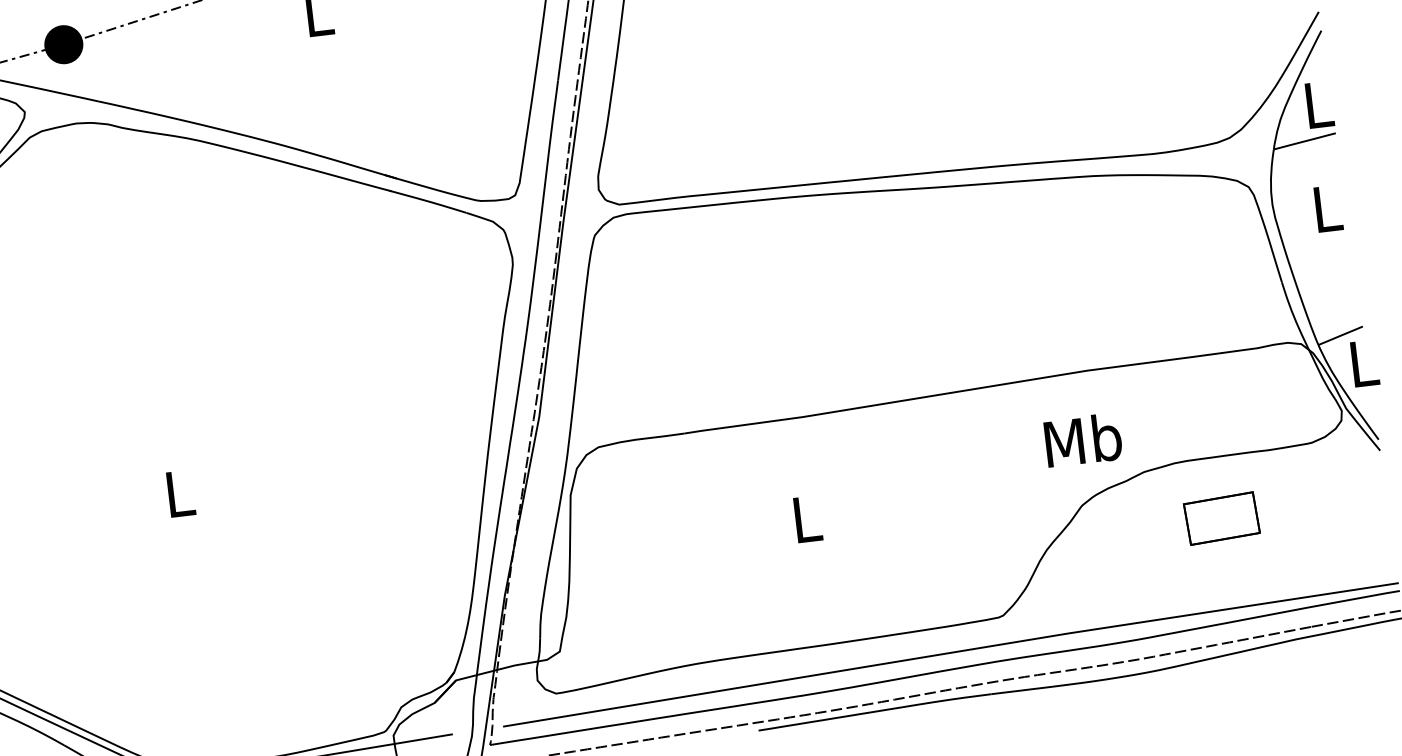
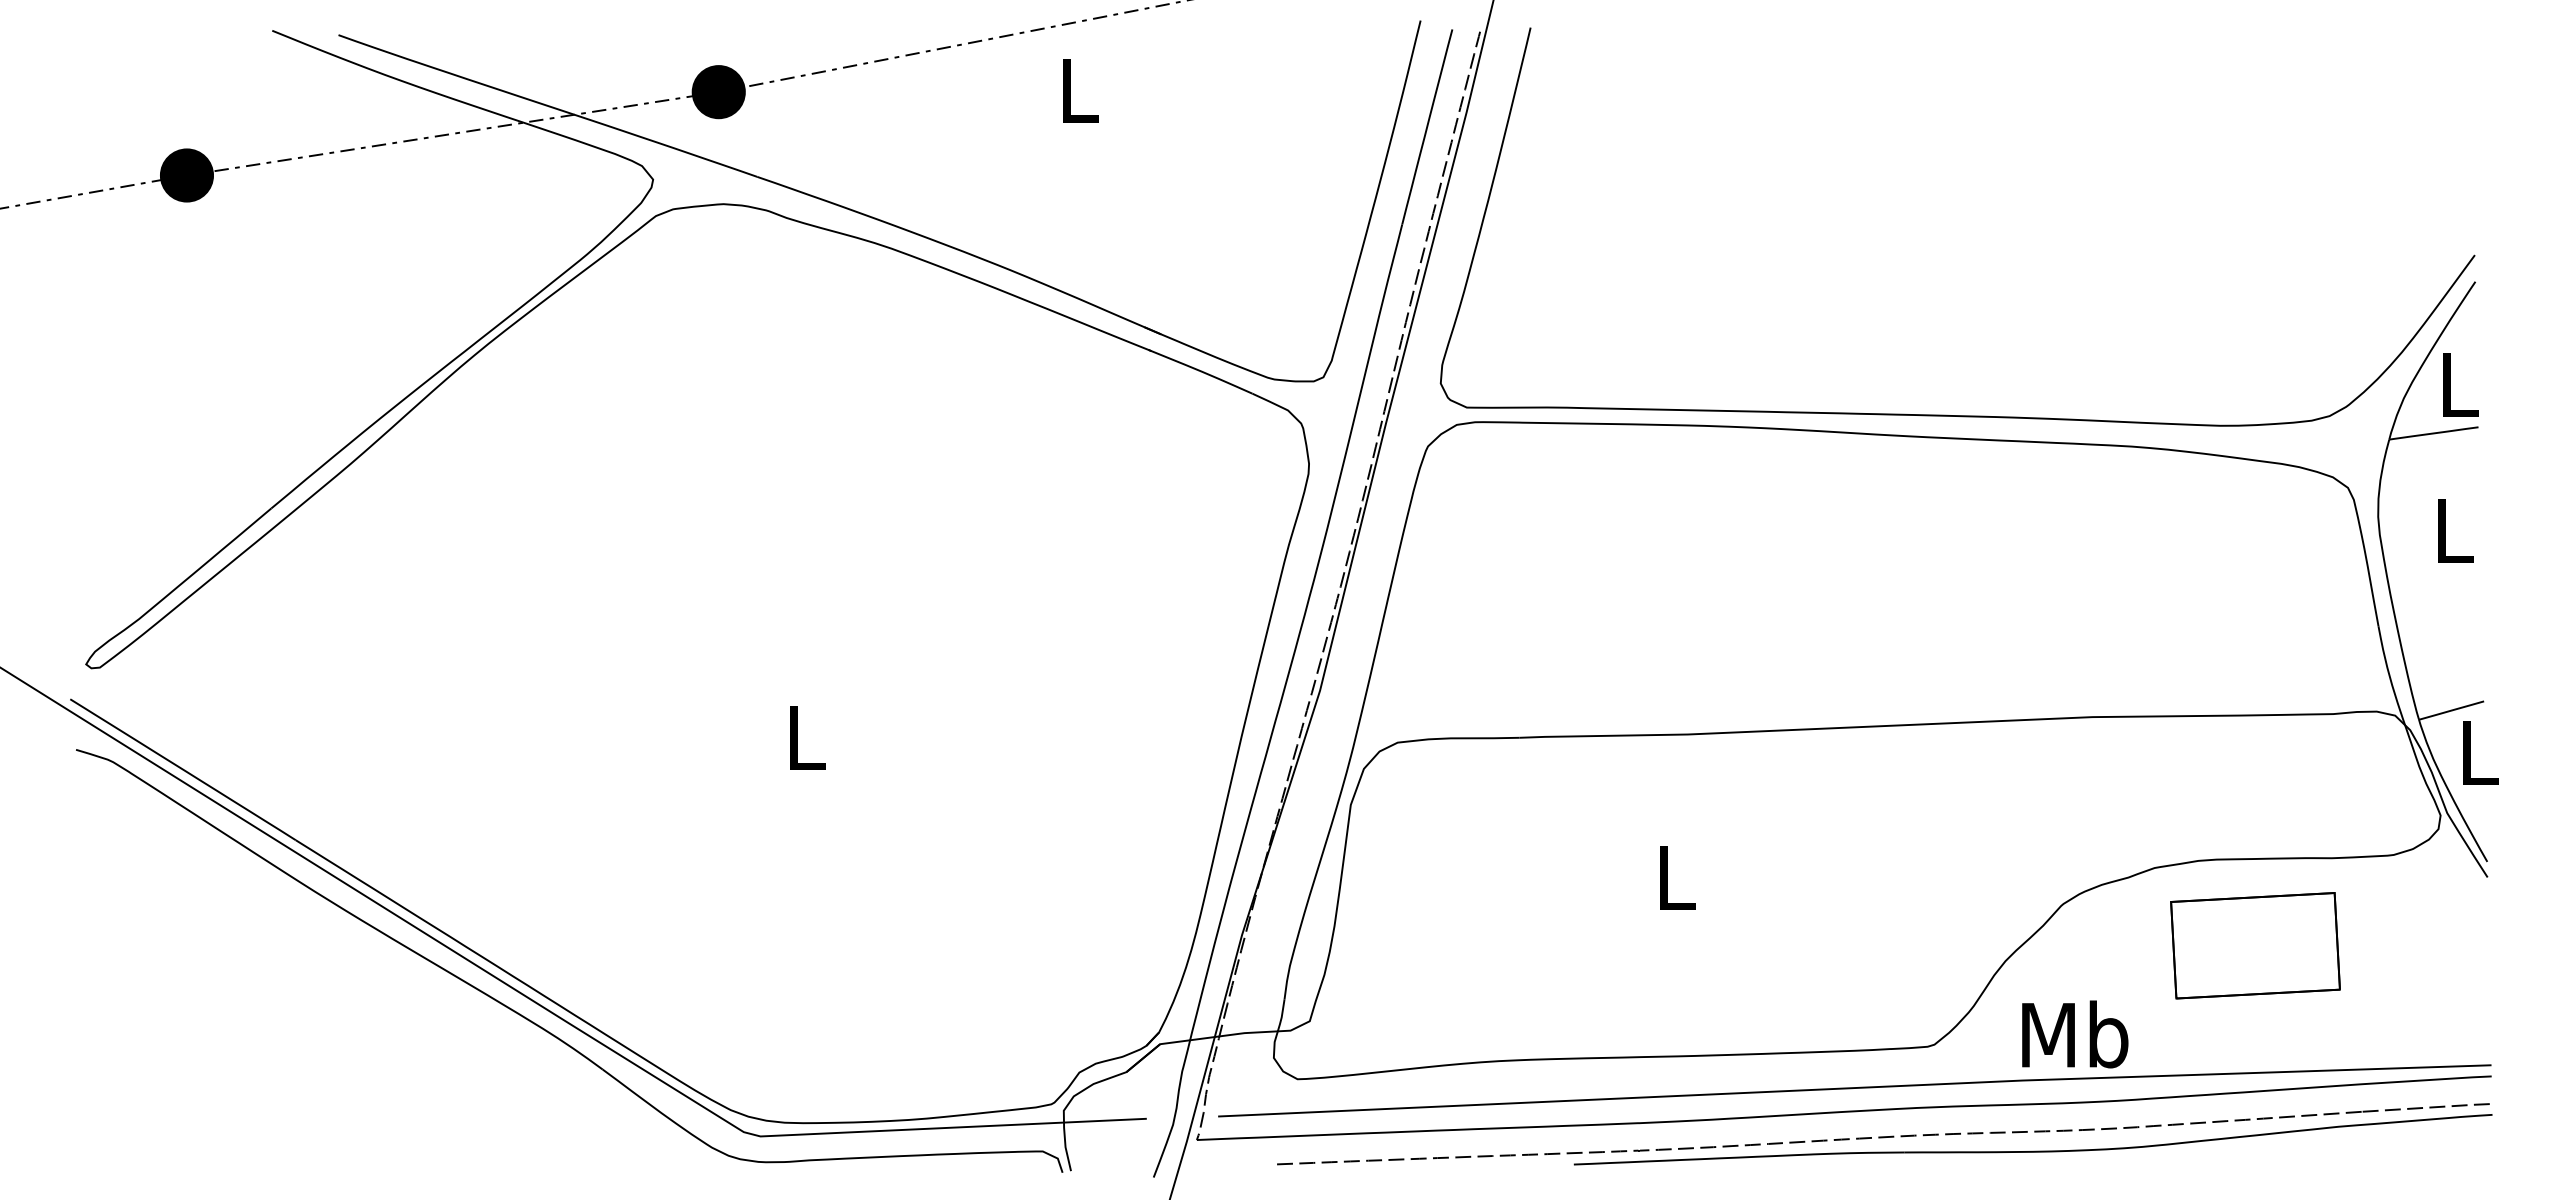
text: (1083, 440) -> (2075, 1034), moved
part: (1221, 518) -> (2255, 945), size x1.67

